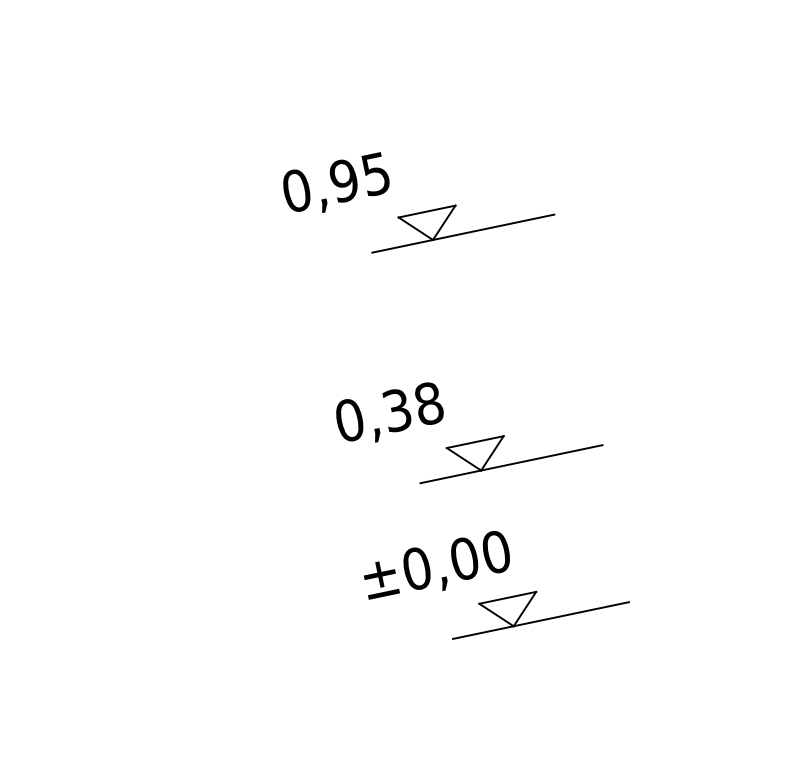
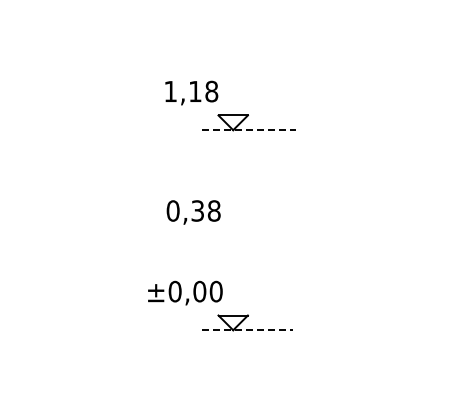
text: (336, 182) -> (191, 91), 0,95 -> 1,18
line: (464, 234) -> (249, 130), solid -> dashed
part: (507, 448) -> (248, 241), removed
text: (437, 566) -> (185, 292), moved
line: (541, 620) -> (247, 330), solid -> dashed

